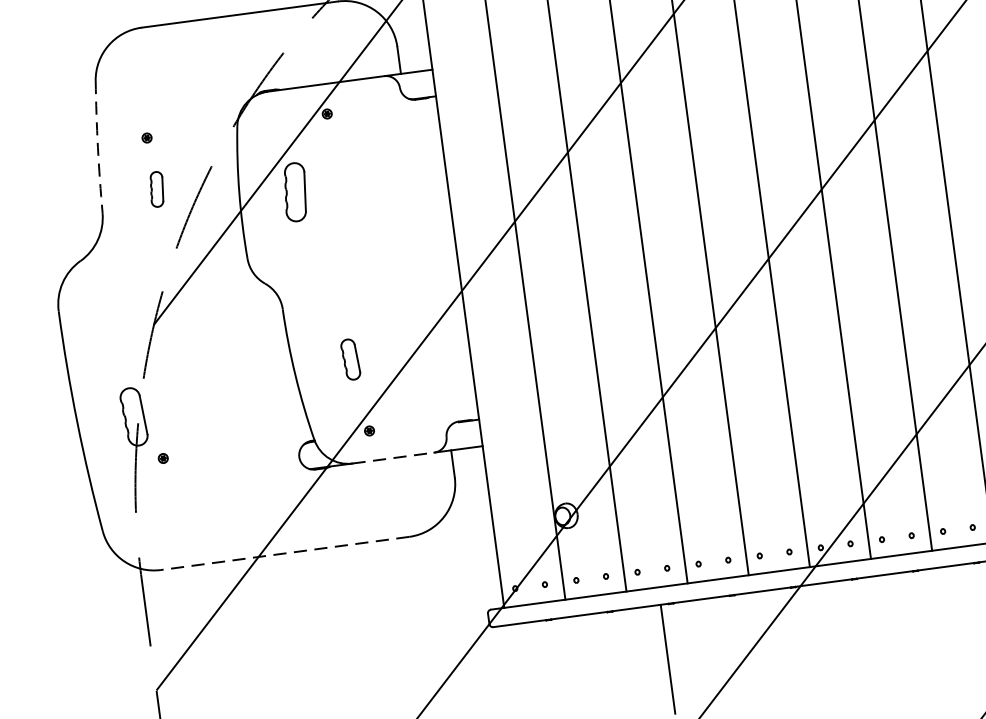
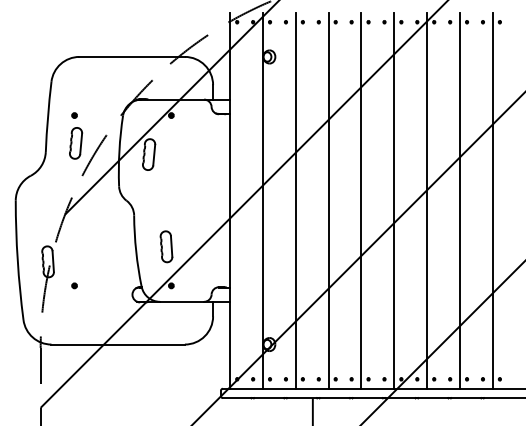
arc: (98, 146) -> (48, 116), dashed -> solid
part: (157, 189) -> (76, 143), size x1.67
part: (350, 358) -> (166, 246), size x1.43
part: (163, 457) -> (74, 285), moved
line: (394, 457) -> (182, 301), dashed -> solid
line: (285, 553) -> (118, 344), dashed -> solid

